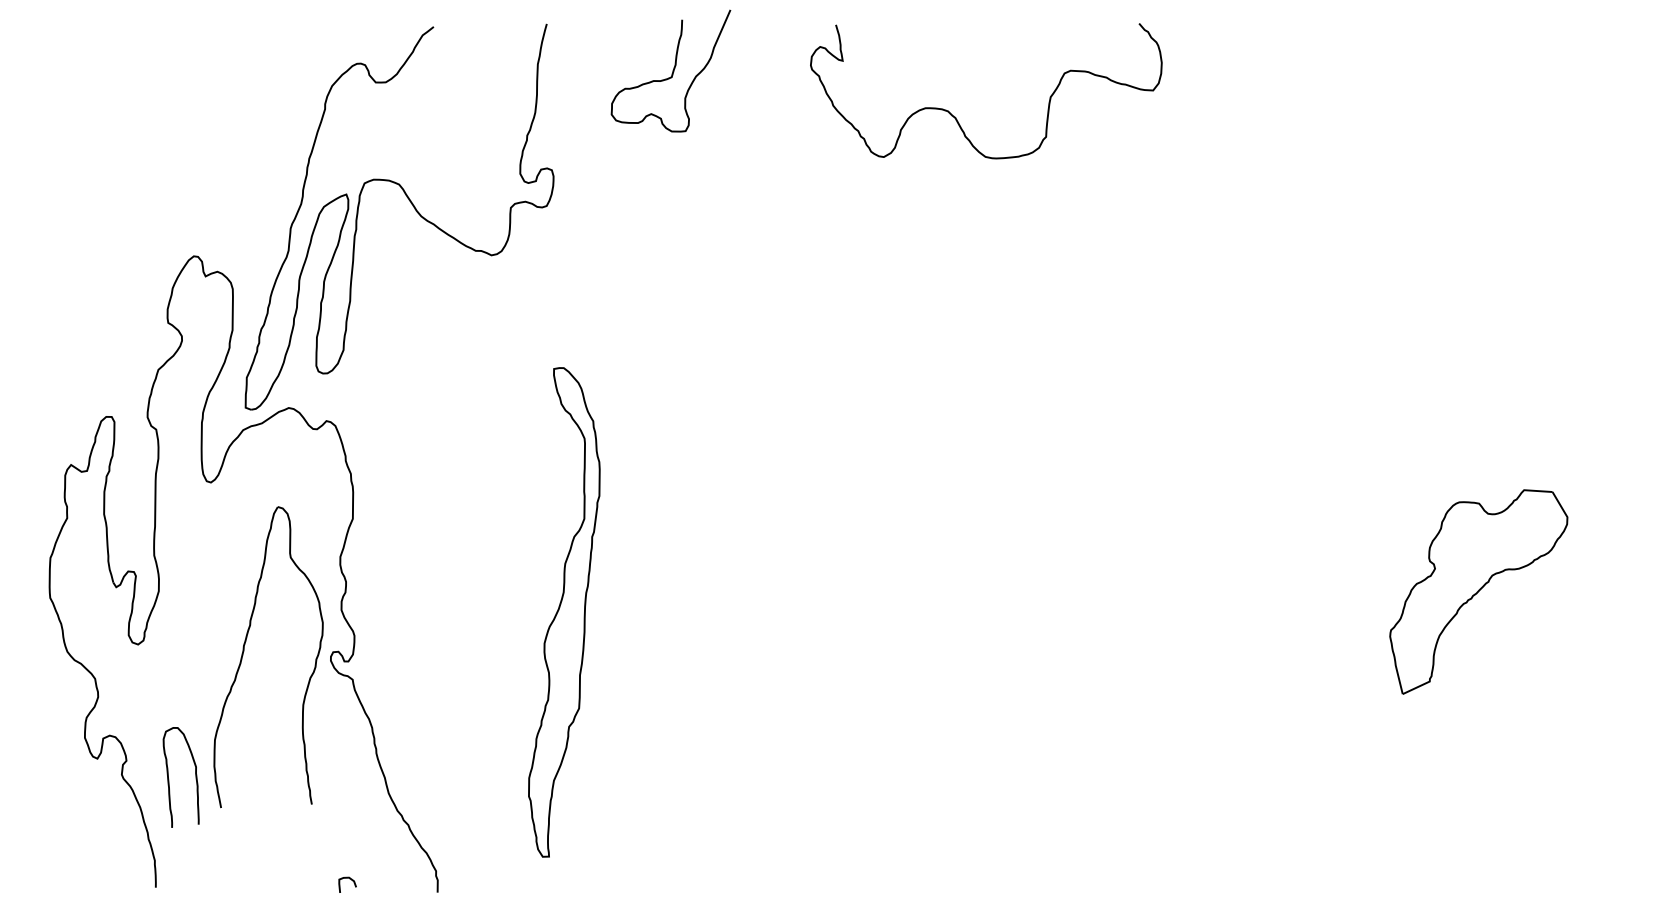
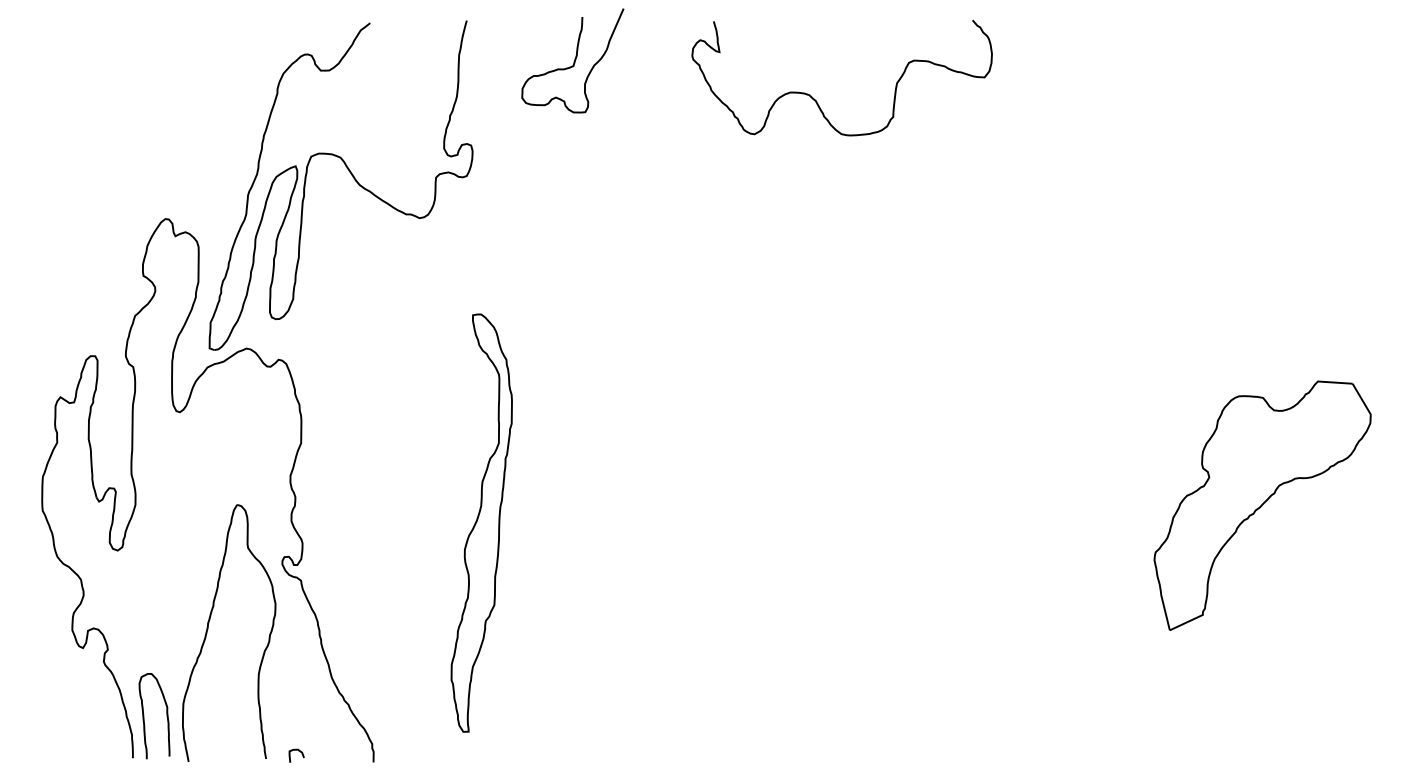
part: (1478, 591) -> (1262, 505), size x1.43
part: (244, 651) -> (208, 628), moved
curve: (169, 779) -> (144, 717), moved

